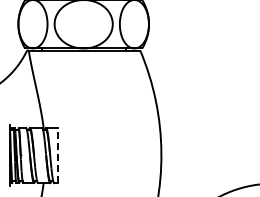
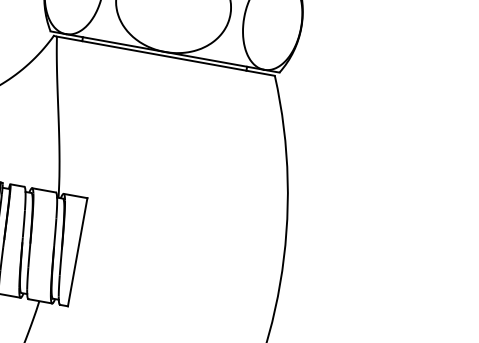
line: (58, 155) -> (78, 252), dashed -> solid

